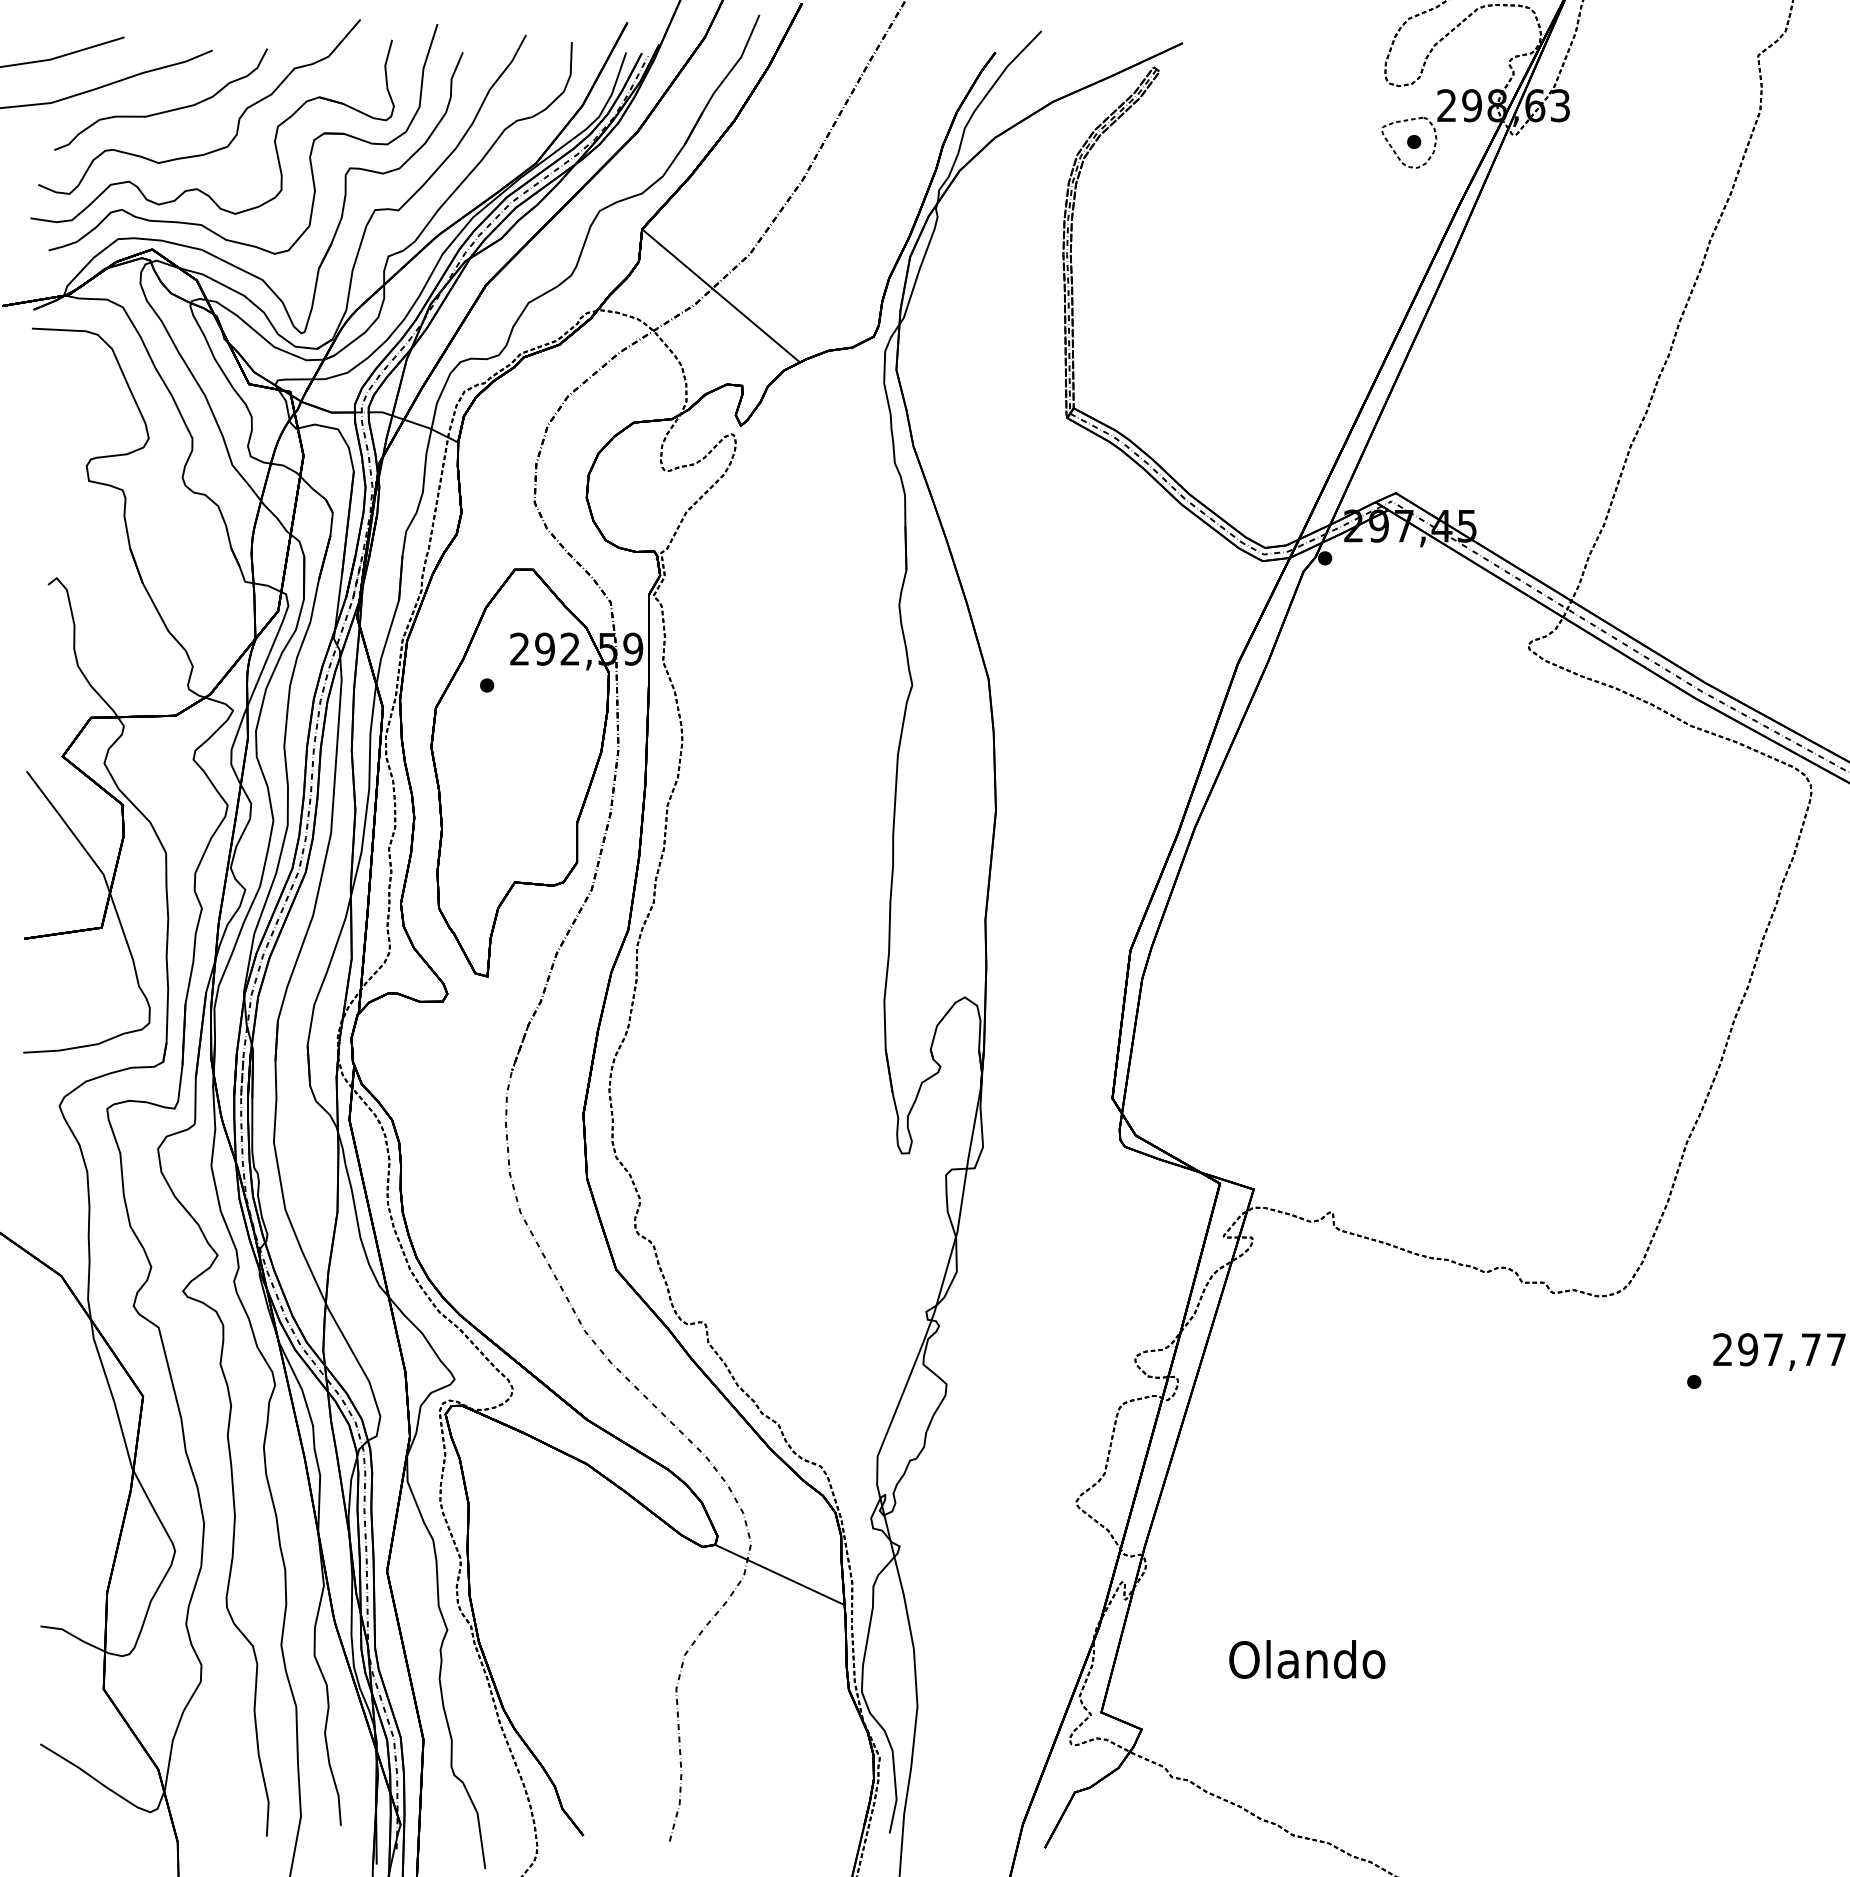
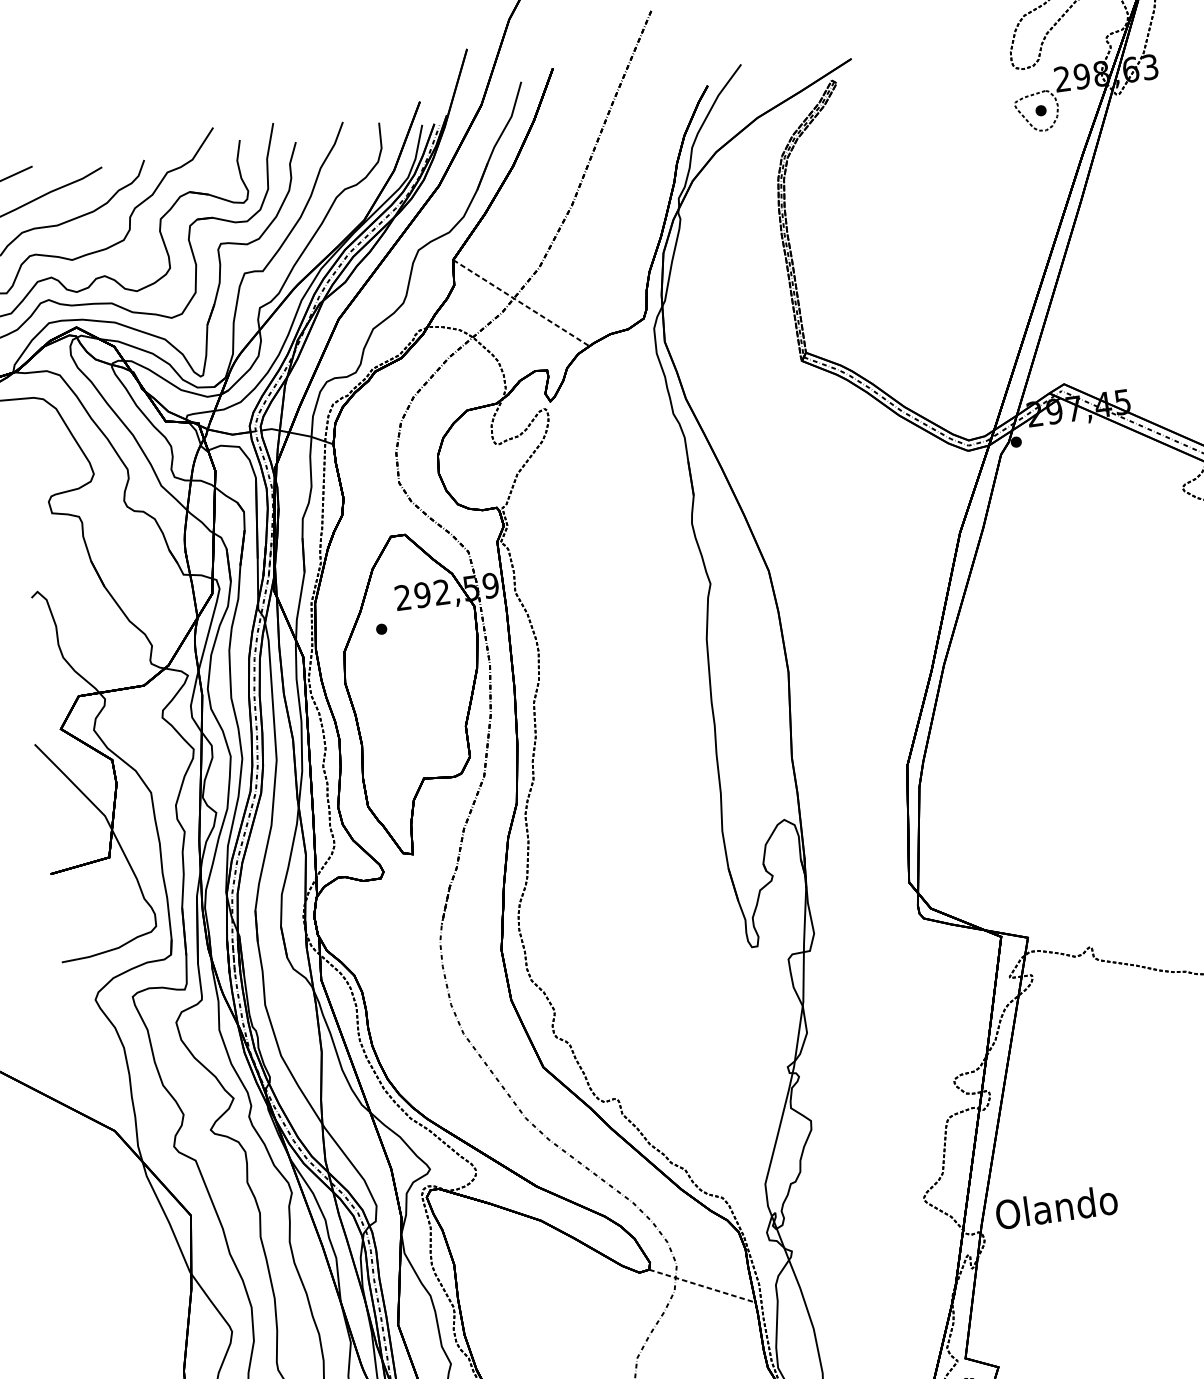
line: (721, 296) -> (521, 303), solid -> dashed
line: (780, 1575) -> (702, 1286), solid -> dashed
text: (1307, 1659) -> (1056, 1207), moved

